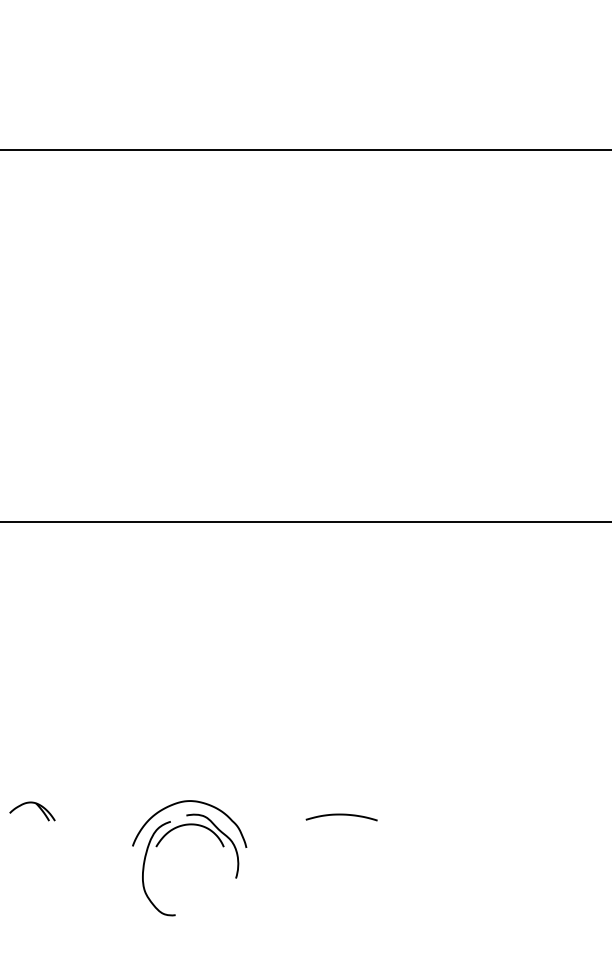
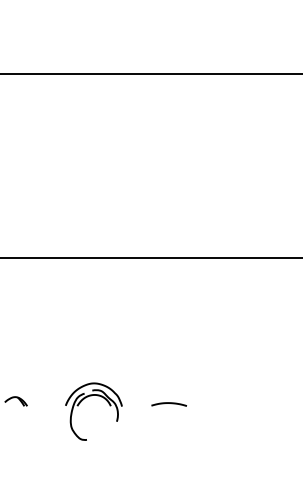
part: (168, 835) -> (83, 400), moved

